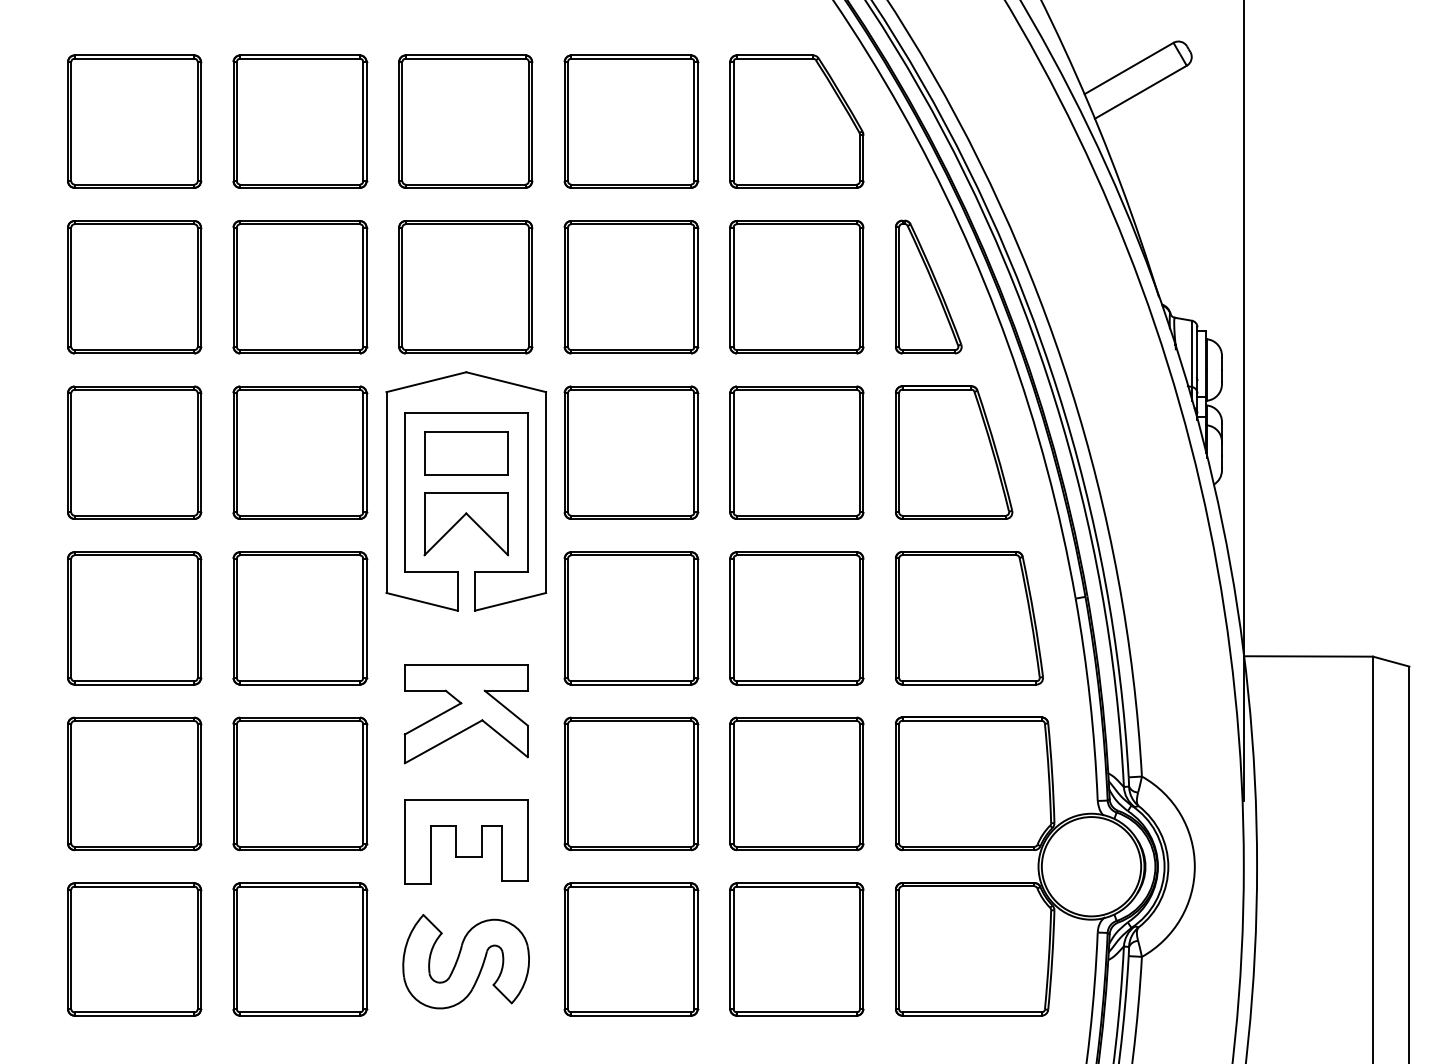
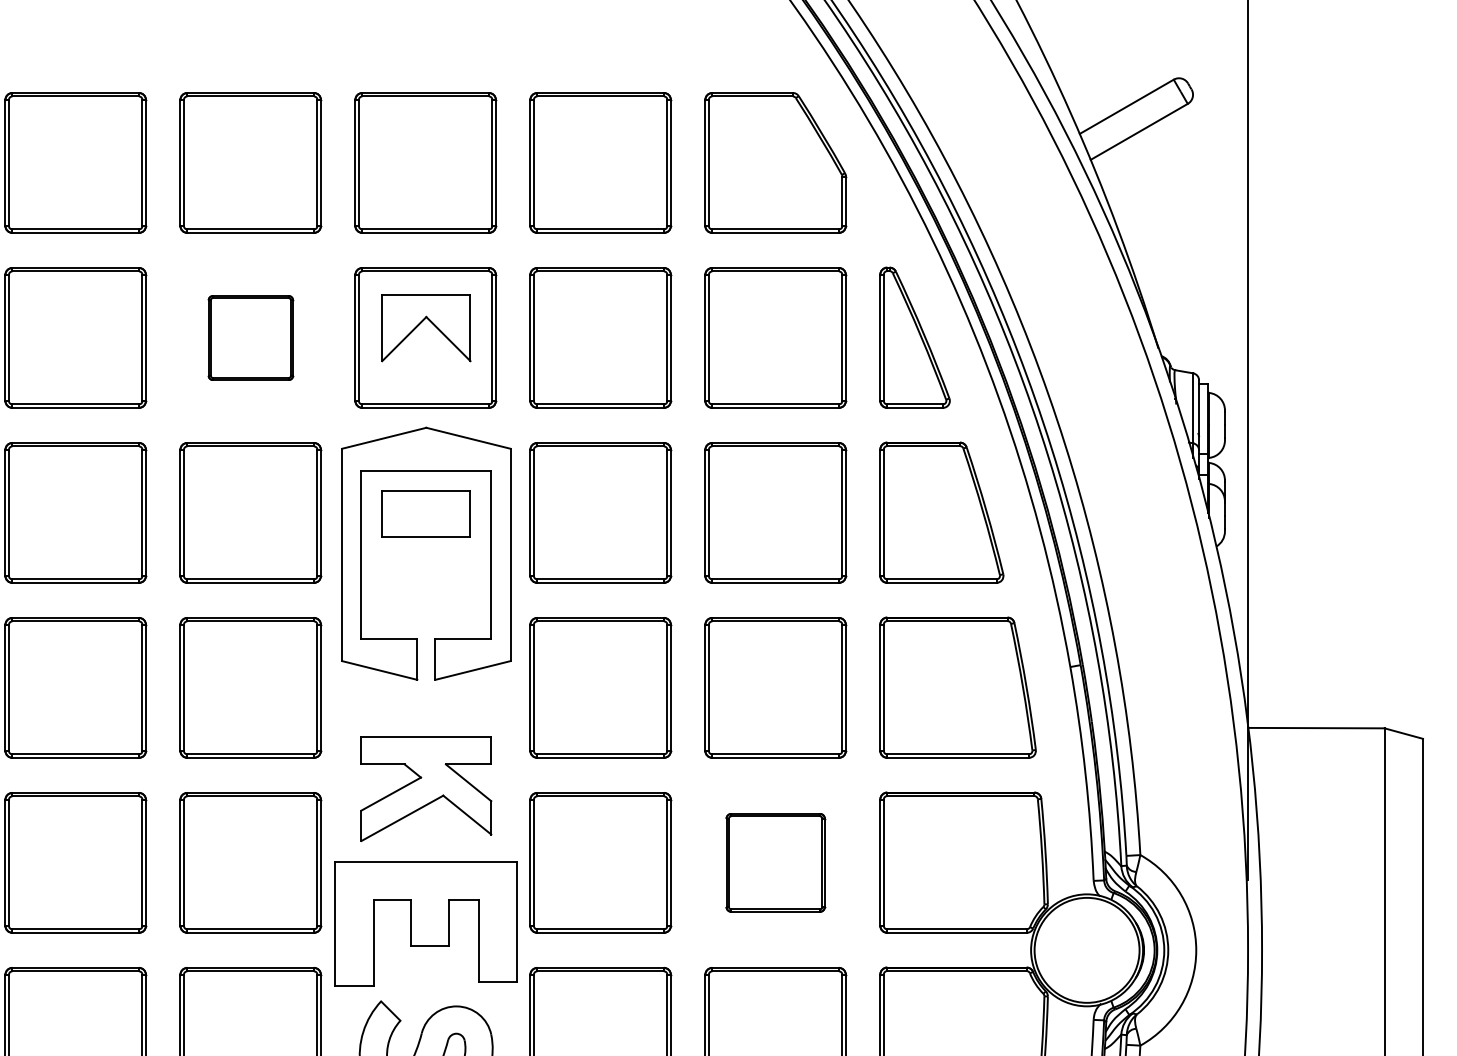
part: (300, 287) -> (251, 338), size x0.6
part: (470, 519) -> (430, 323), moved
part: (796, 783) -> (775, 862), size x0.7
part: (466, 841) -> (426, 923), size x1.4

